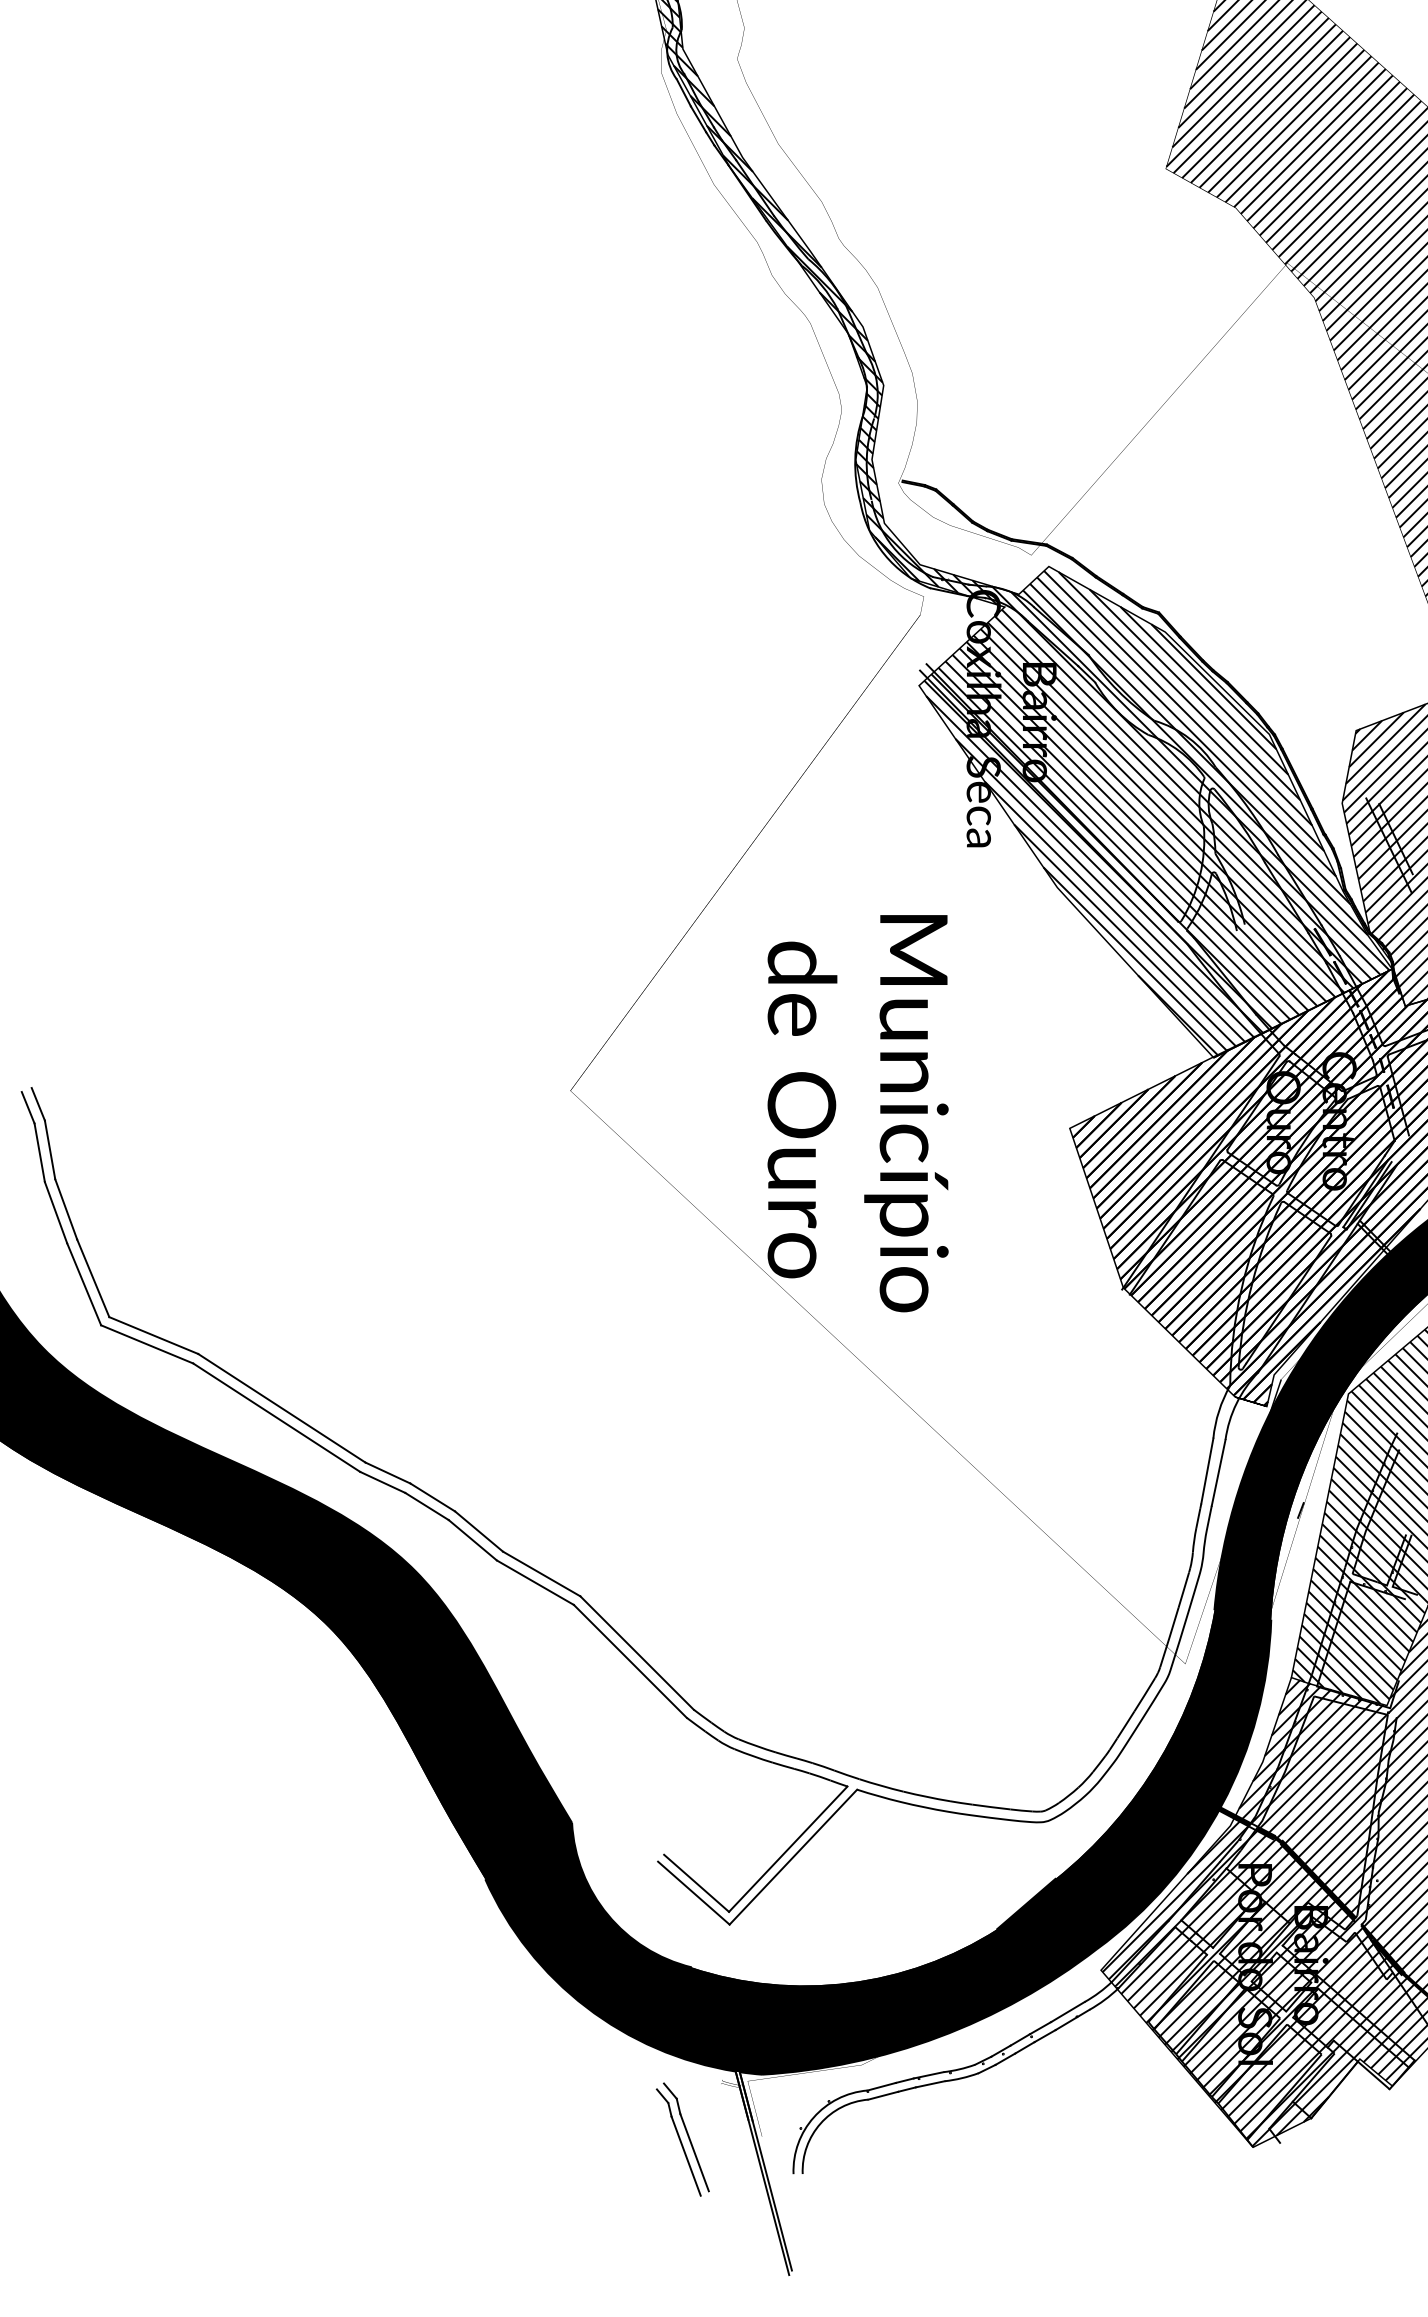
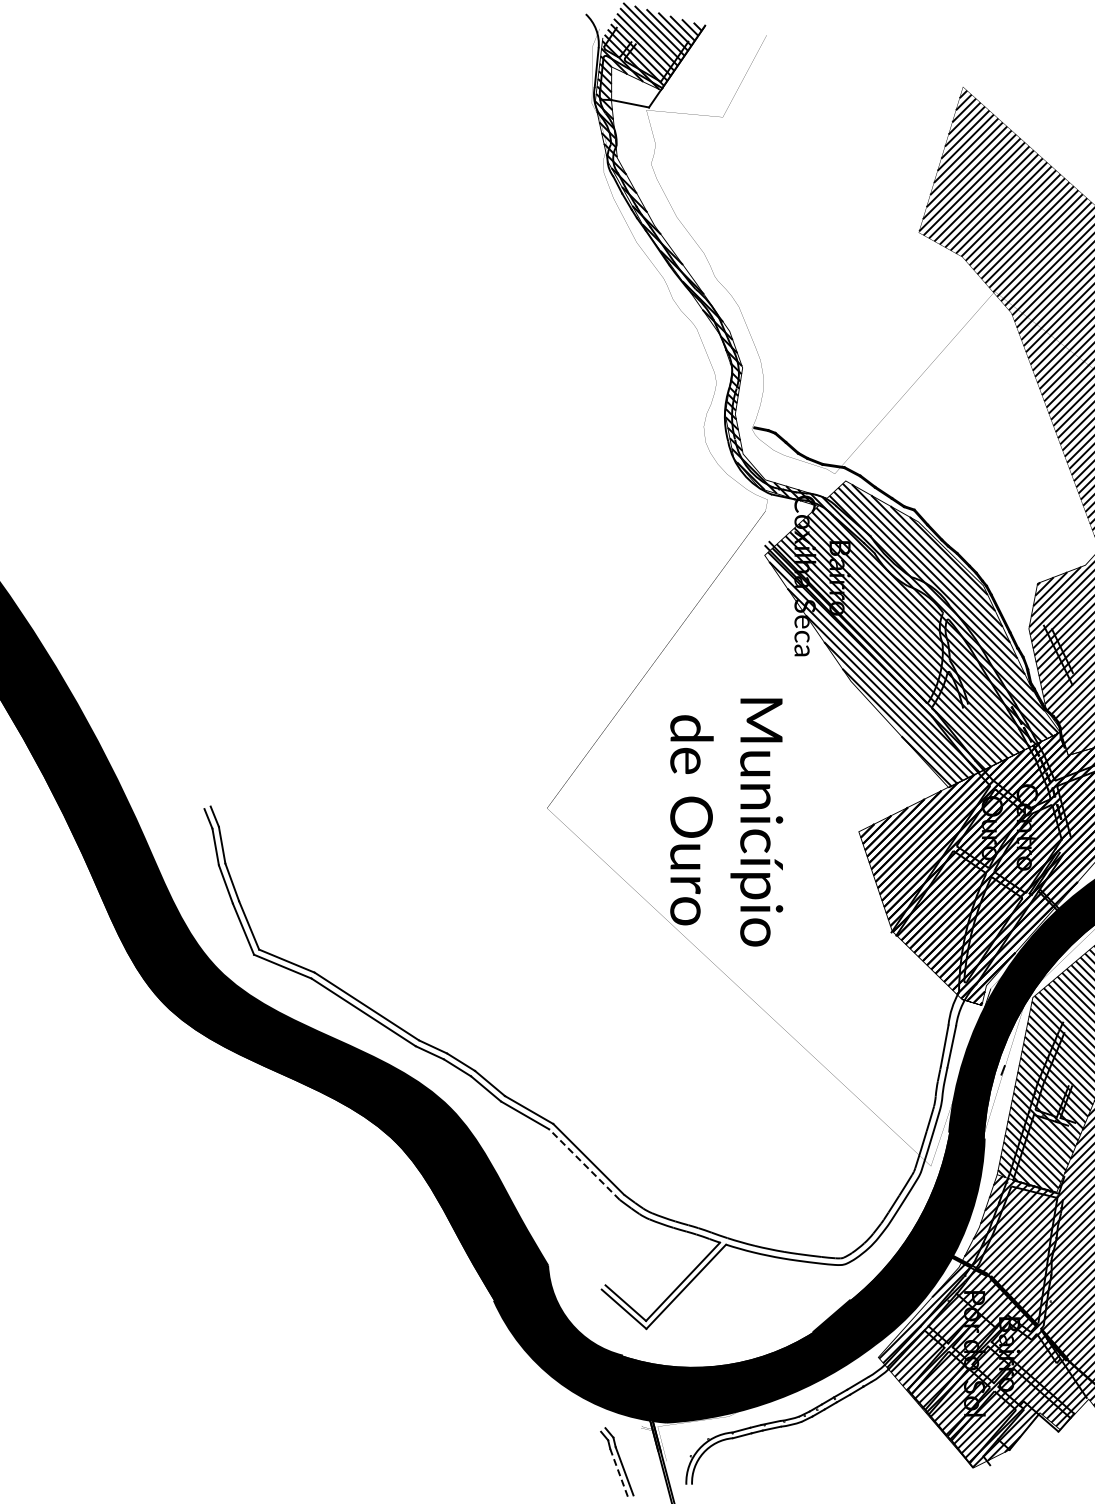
line: (630, 1661) -> (584, 1164), solid -> dashed
line: (686, 2156) -> (619, 1473), solid -> dashed

